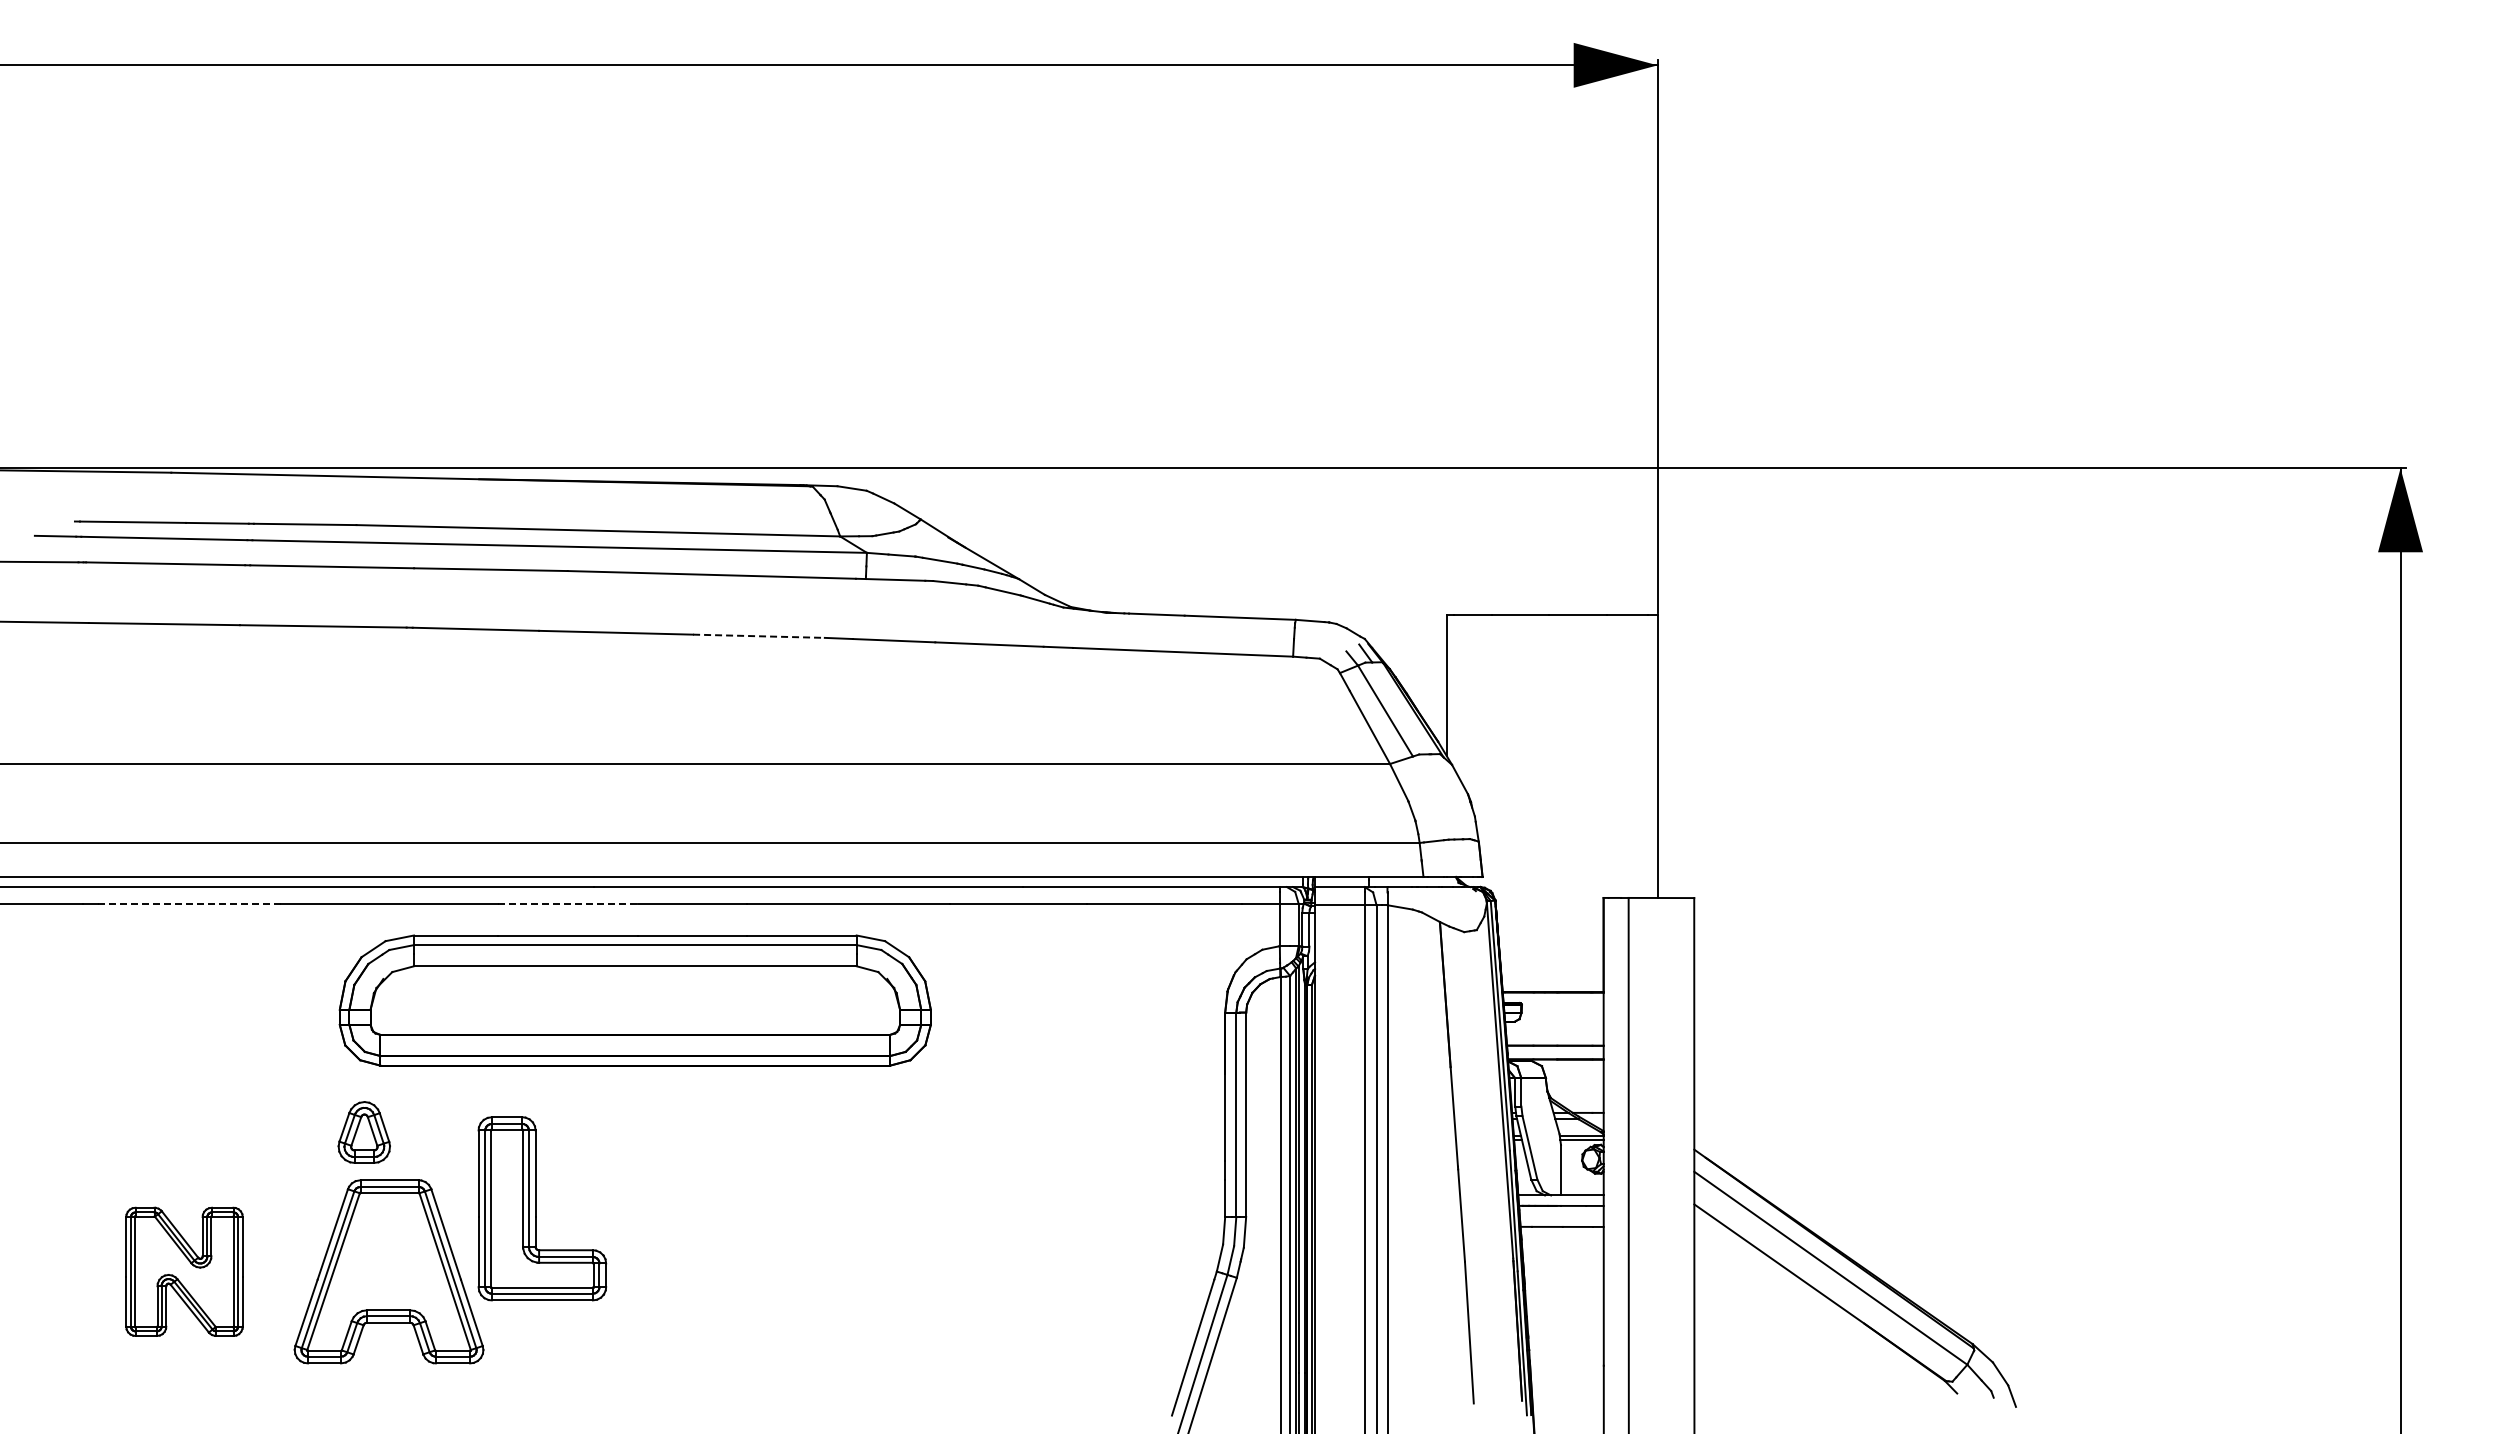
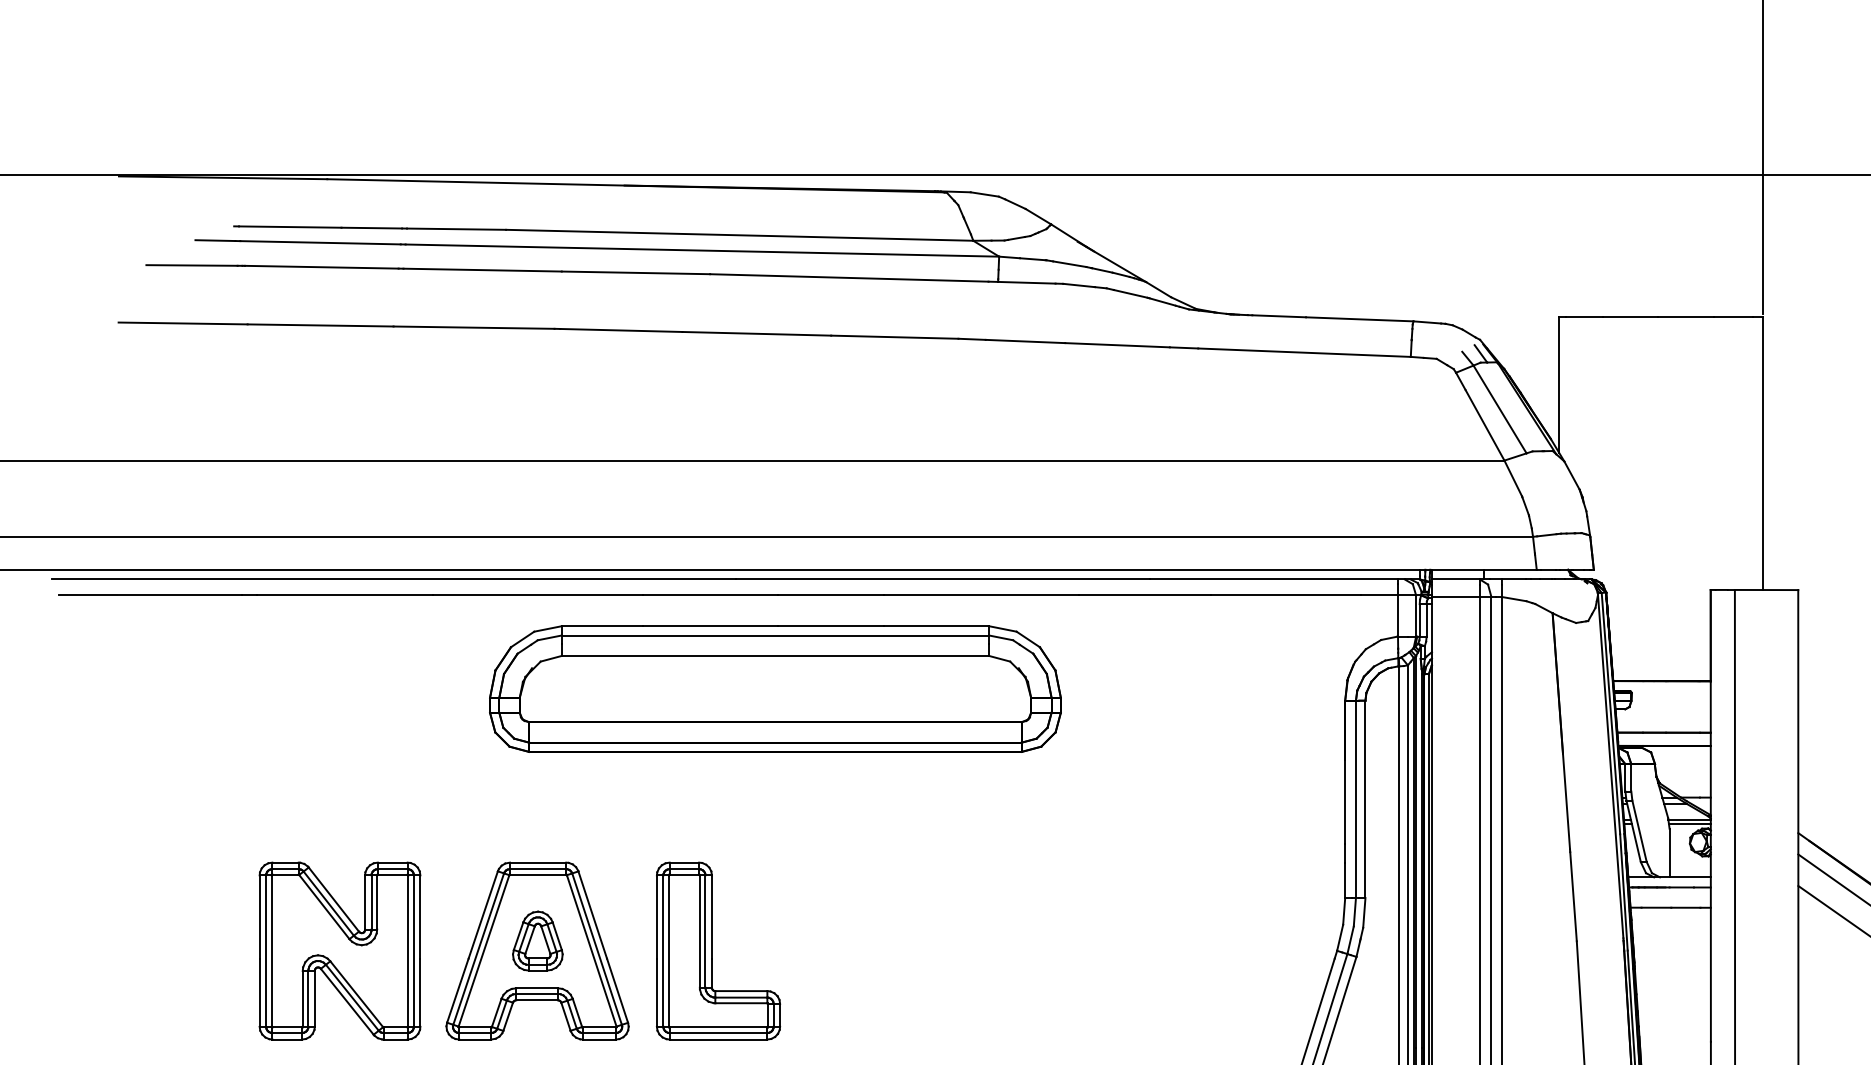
line: (758, 636) -> (894, 337), dashed -> solid
line: (190, 903) -> (345, 595), dashed -> solid
line: (567, 903) -> (709, 595), dashed -> solid
part: (363, 1132) -> (537, 941), moved
part: (542, 1208) -> (718, 950), moved
part: (184, 1271) -> (339, 950), size x1.43

